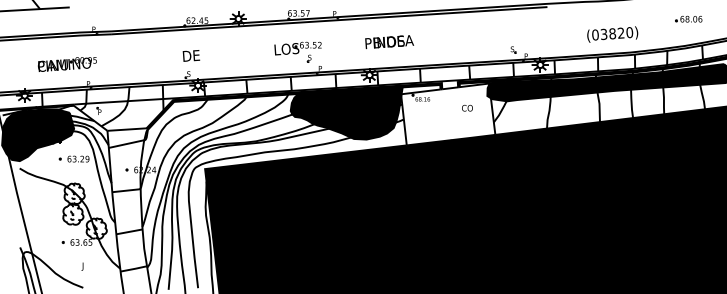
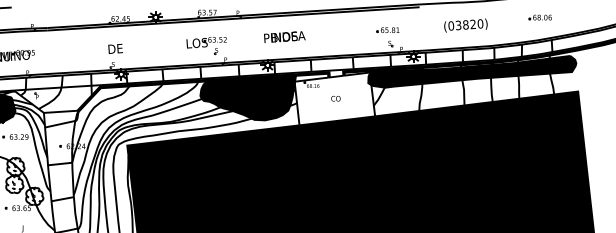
part: (509, 33) -> (387, 29), added
text: (612, 34) -> (465, 25), moved
text: (467, 107) -> (335, 98), moved

